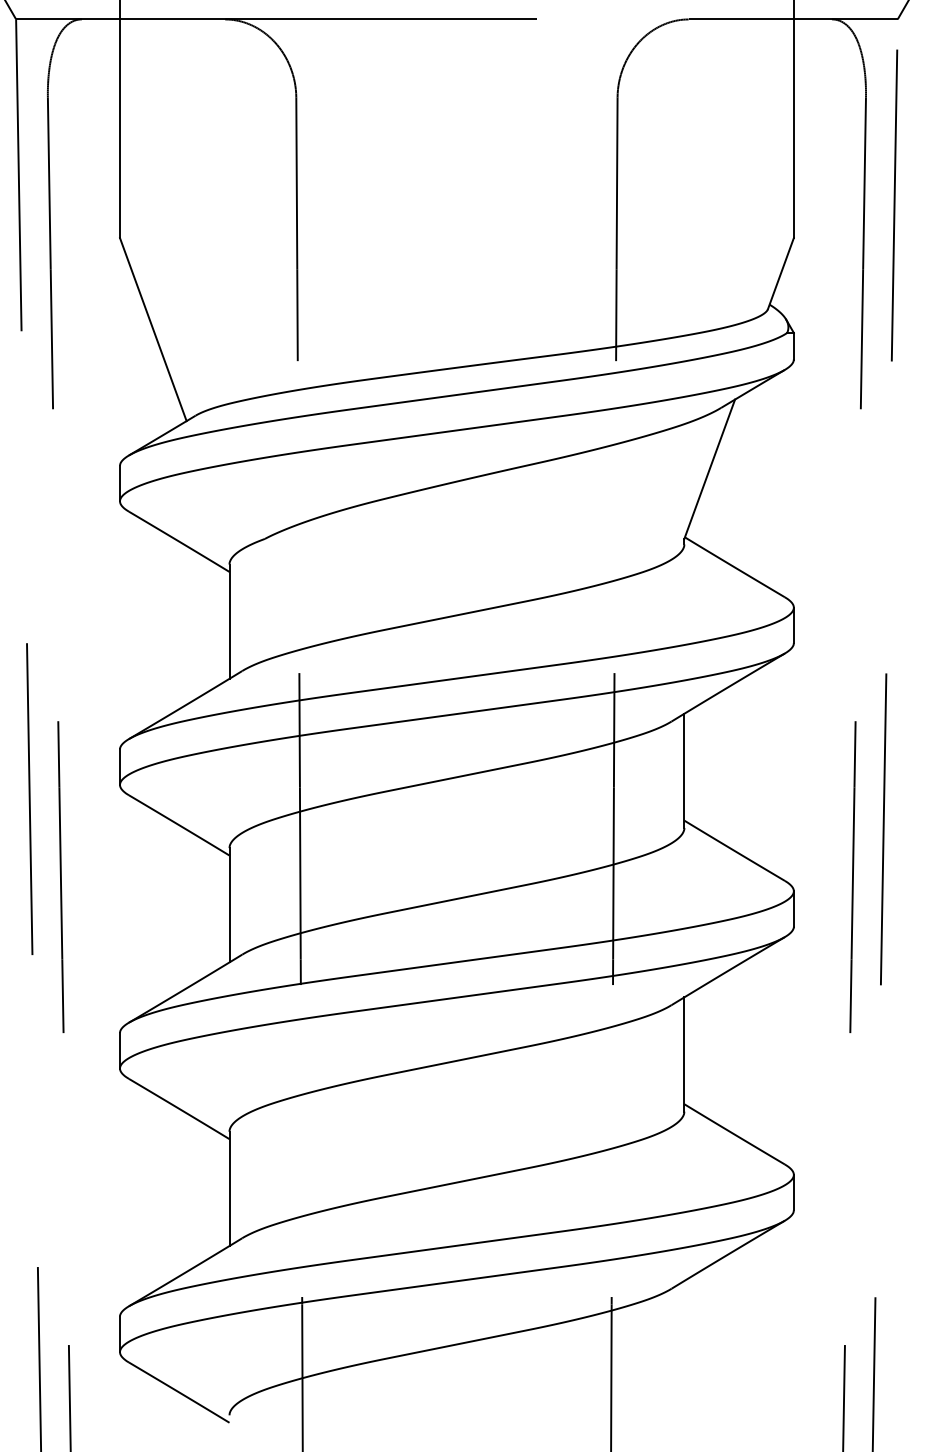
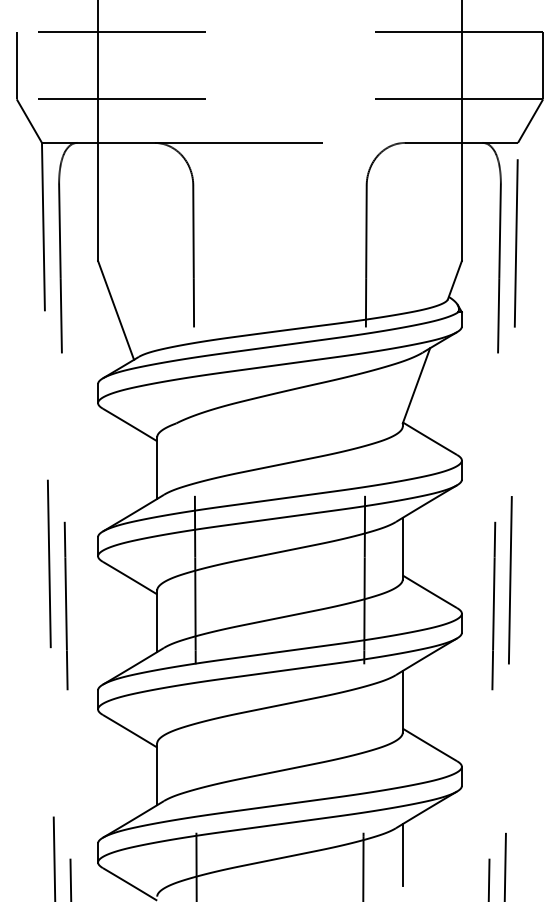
line: (683, 1337) -> (402, 854), added

